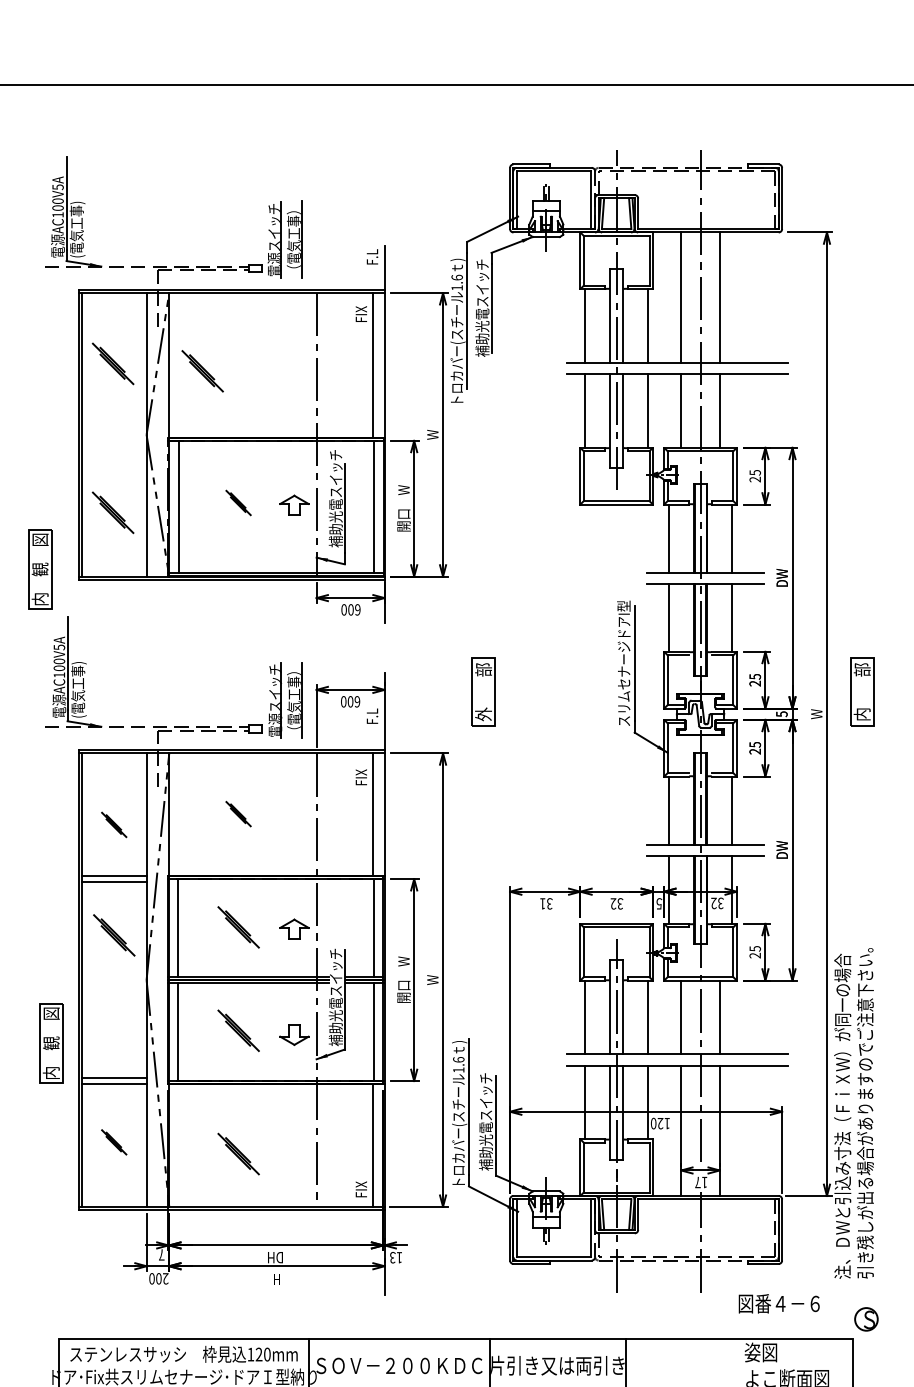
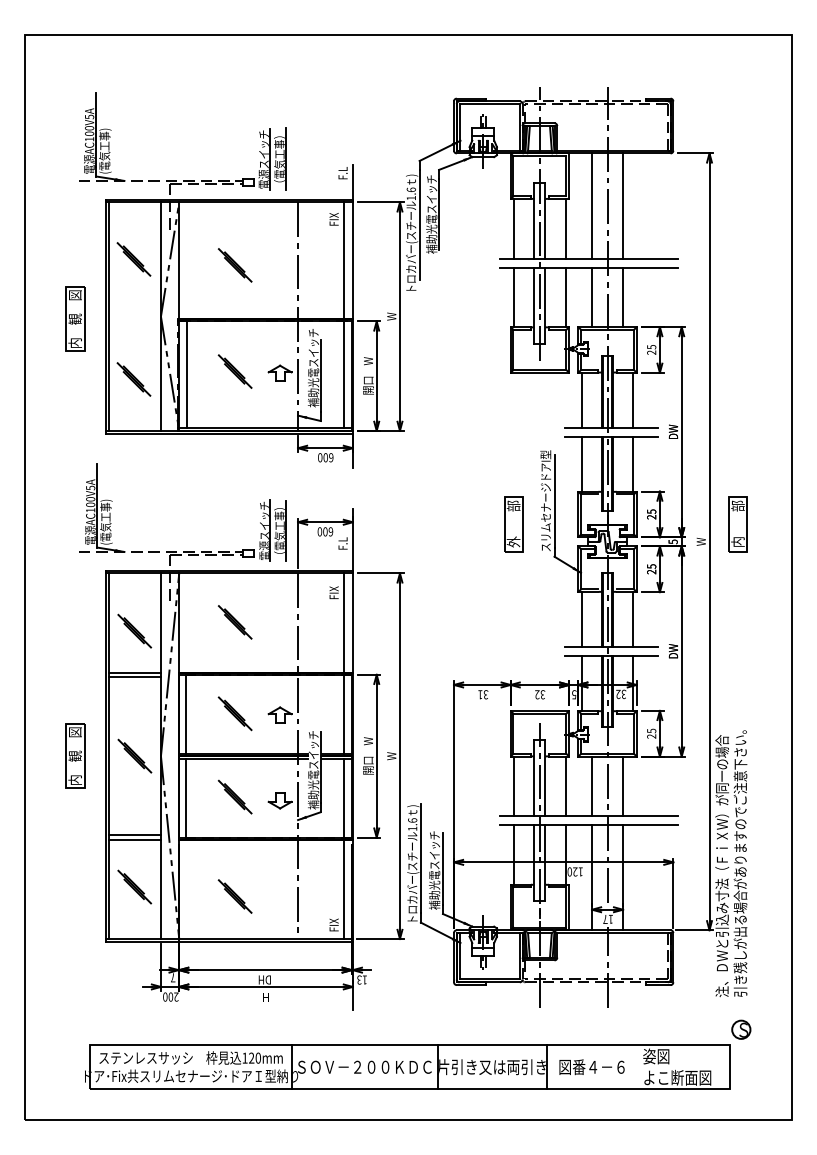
part: (201, 371) -> (234, 265), moved
part: (237, 502) -> (234, 371), size x1.67
part: (40, 568) -> (75, 318), moved
part: (483, 692) -> (513, 524), moved
part: (237, 814) -> (234, 622), size x1.67
part: (113, 824) -> (134, 630), size x1.67
part: (113, 934) -> (134, 755), moved
part: (51, 1042) -> (75, 755), moved
part: (113, 1141) -> (134, 886), size x1.67
text: (778, 1304) -> (591, 1067), moved

